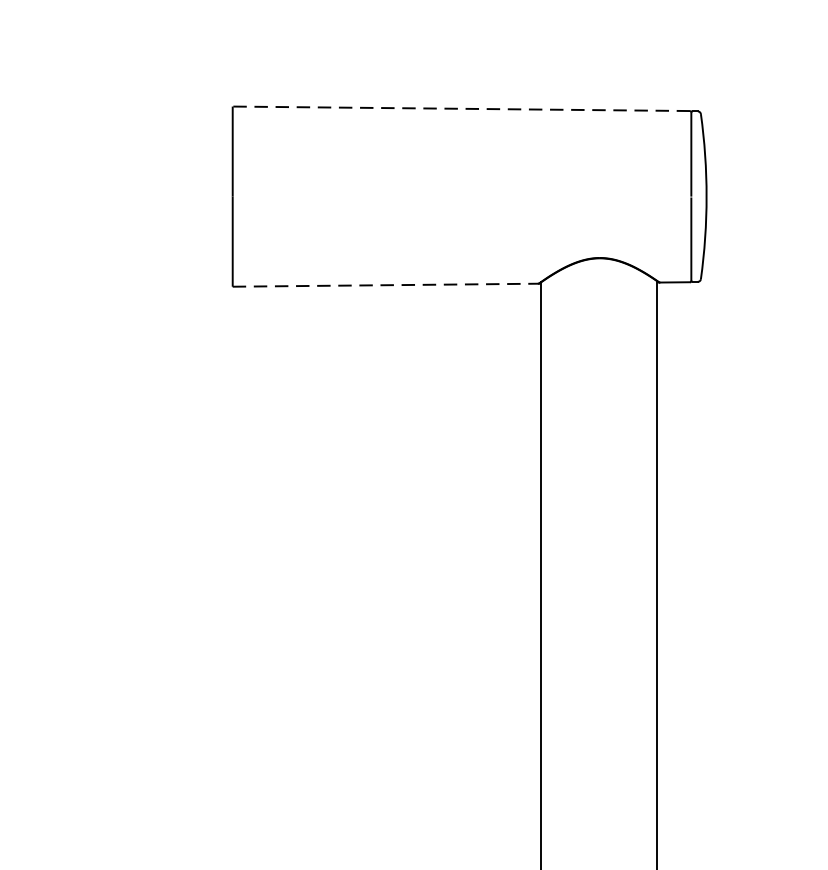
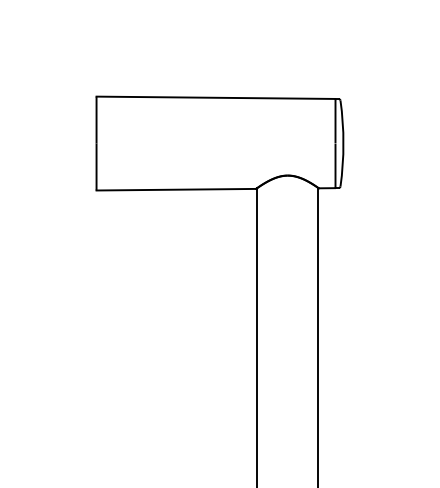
line: (461, 108) -> (215, 97), dashed -> solid
line: (386, 284) -> (176, 189), dashed -> solid

